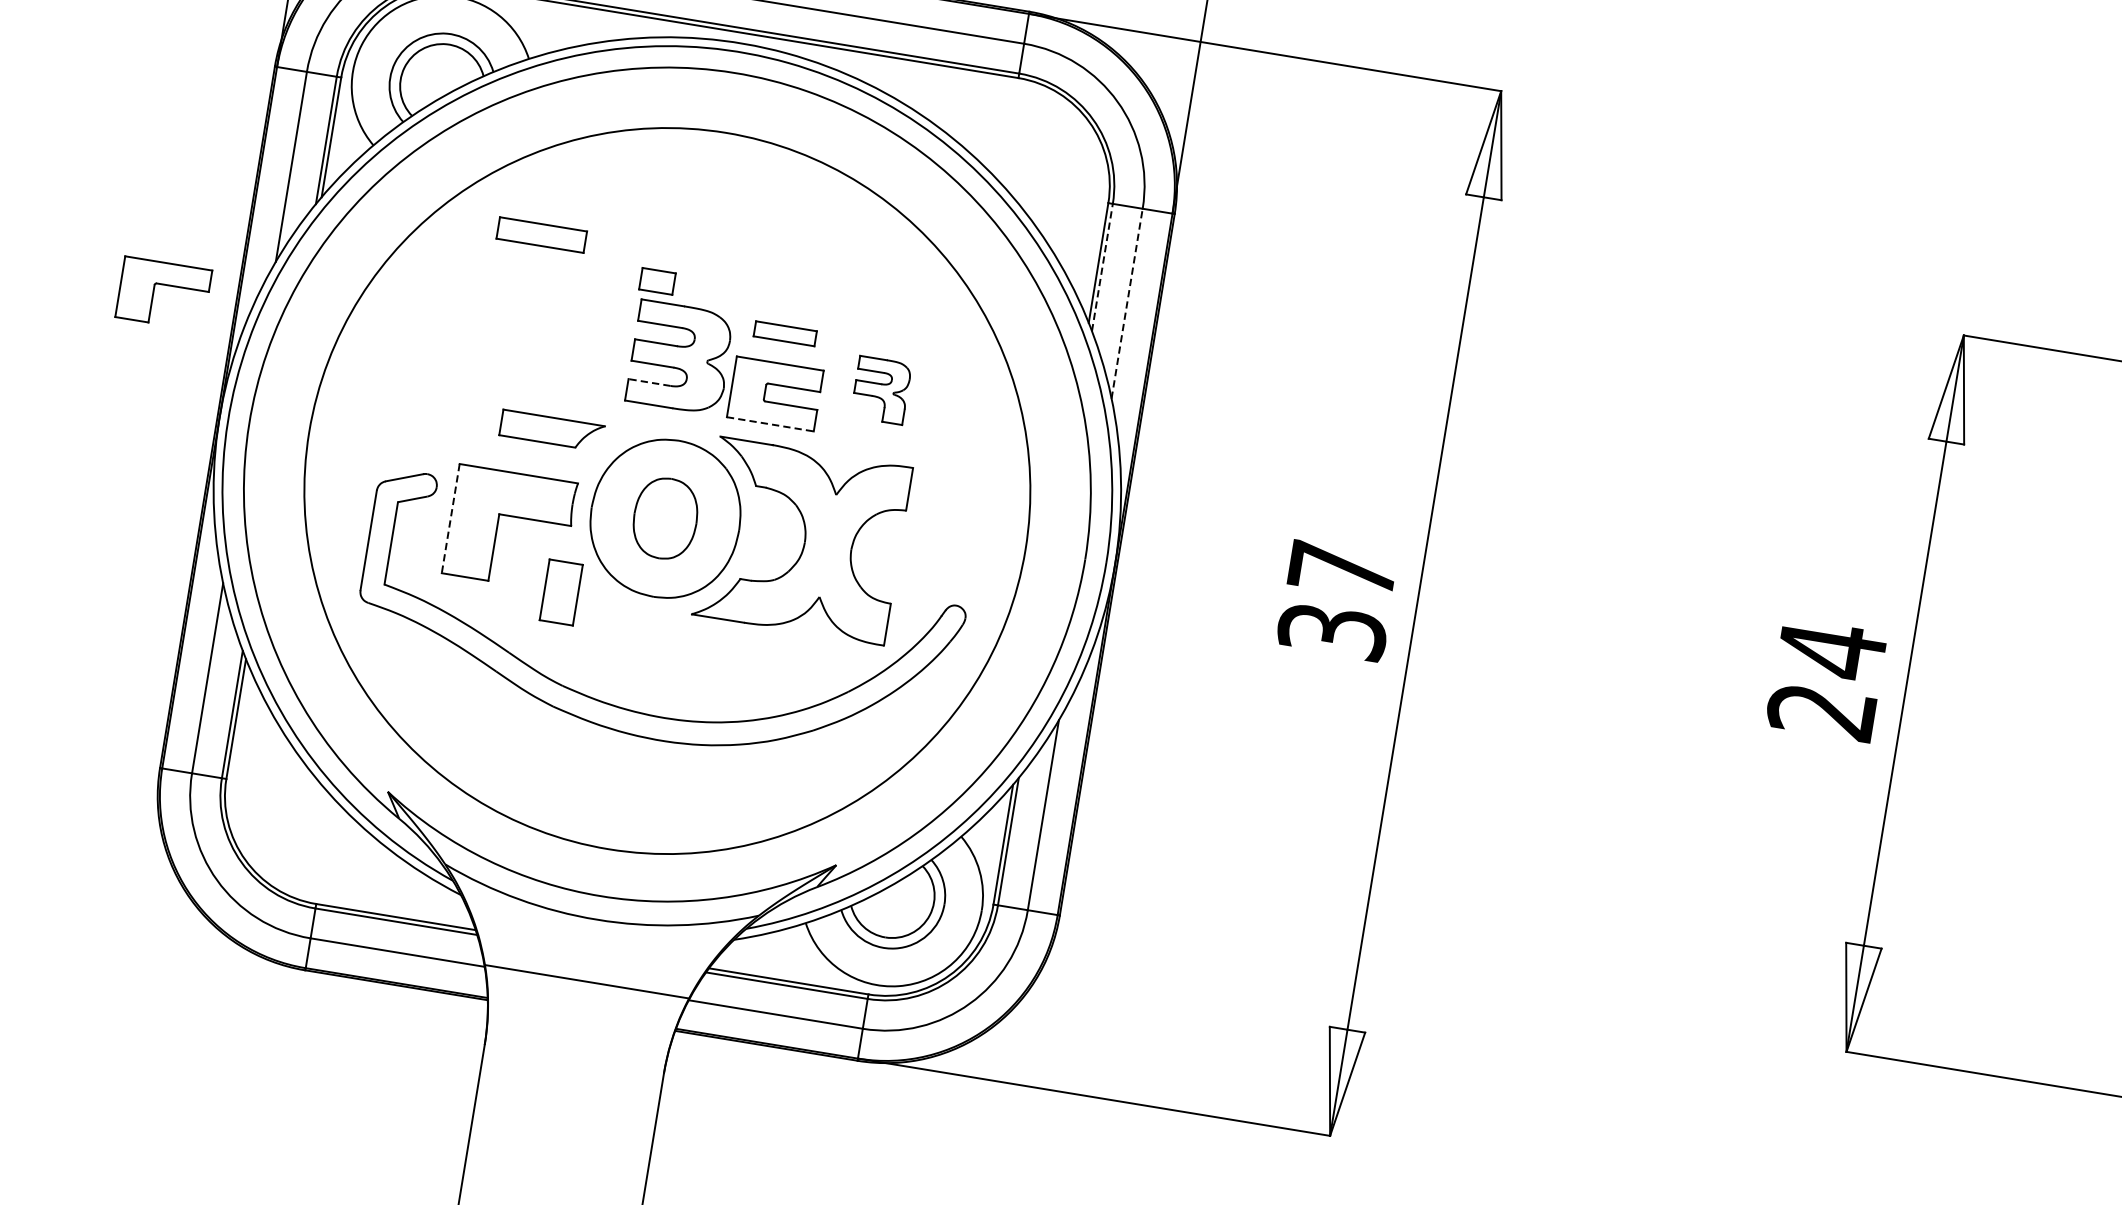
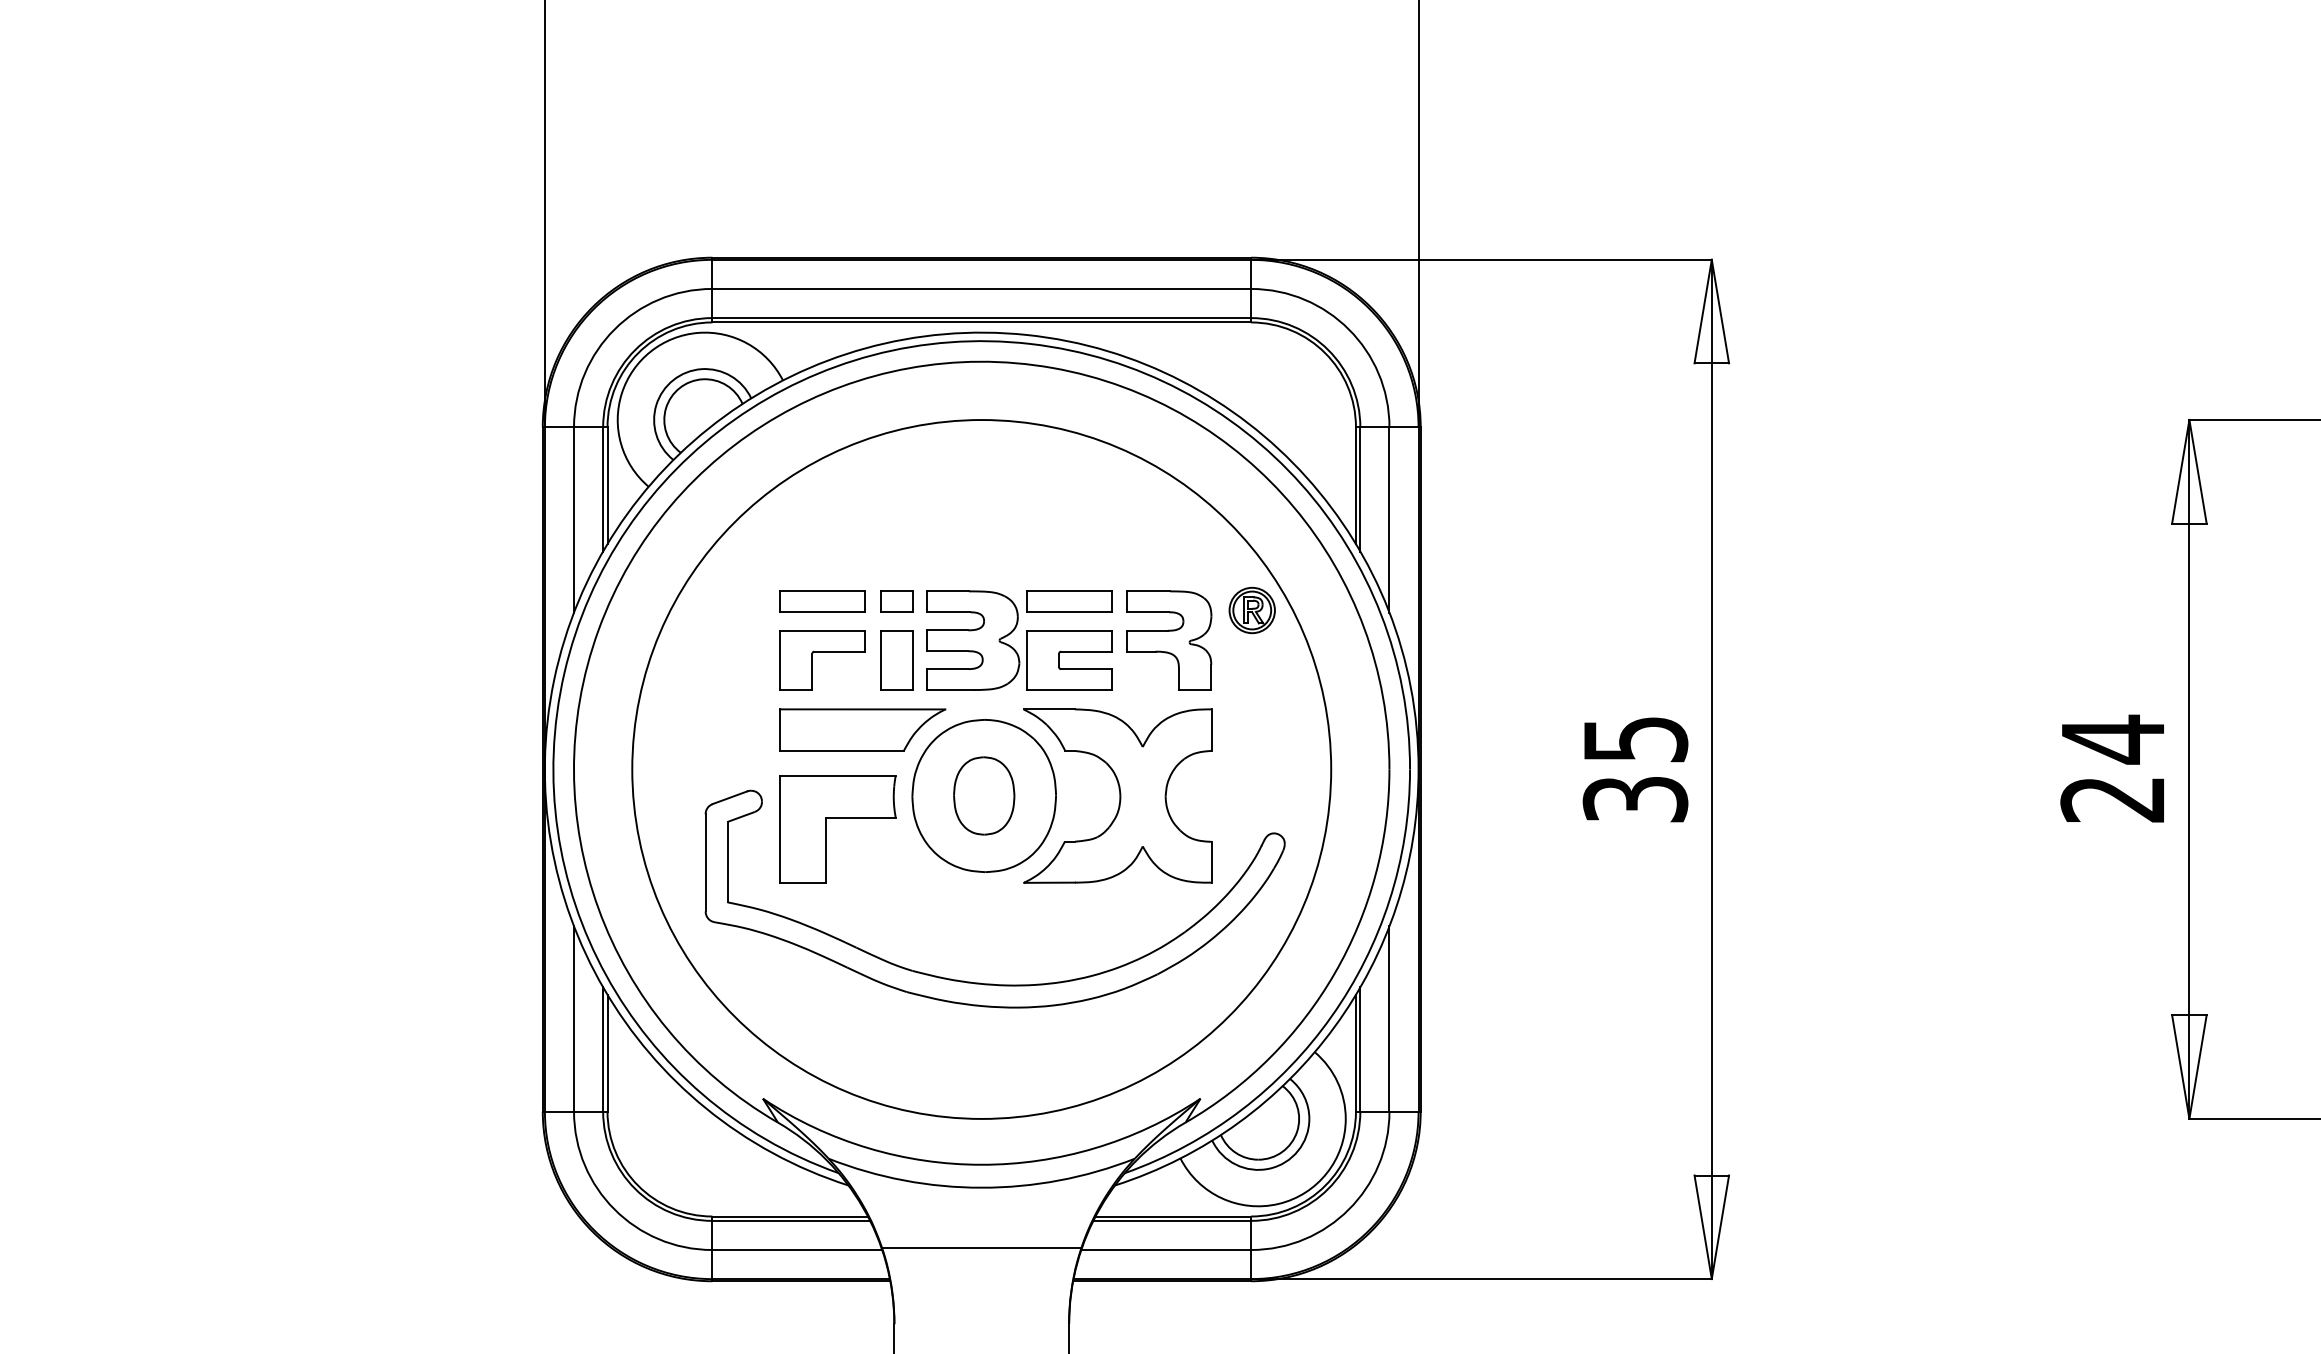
part: (541, 234) -> (822, 601), moved
line: (1102, 266) -> (1360, 488), dashed -> solid
part: (657, 281) -> (896, 601), moved
part: (165, 285) -> (822, 652), moved
line: (1127, 303) -> (1389, 519), dashed -> solid
part: (785, 333) -> (1069, 601), size x1.43
part: (970, 373) -> (1251, 610), added
line: (649, 382) -> (947, 669), dashed -> solid
part: (881, 390) -> (1169, 640), size x1.67
line: (770, 424) -> (1069, 690), dashed -> solid
part: (551, 430) -> (862, 729), size x1.67
line: (451, 518) -> (780, 829), dashed -> solid
text: (1343, 570) -> (1636, 739), 37 -> 35
part: (561, 592) -> (896, 660), moved

